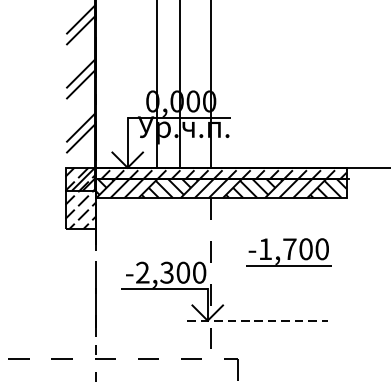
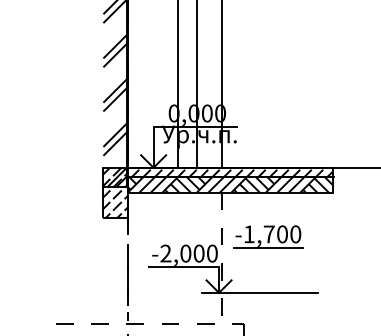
part: (288, 251) -> (268, 236), moved
text: (166, 272) -> (185, 253), -2,300 -> -2,000
line: (258, 320) -> (260, 292), dashed -> solid

